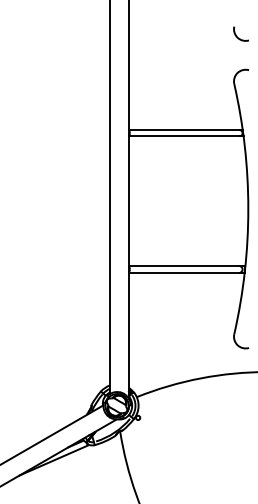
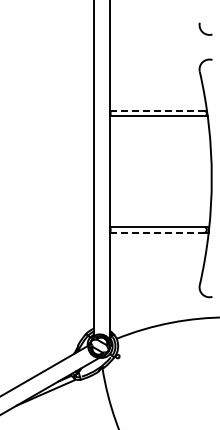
line: (183, 130) -> (156, 111), solid -> dashed
line: (183, 272) -> (156, 232), solid -> dashed

